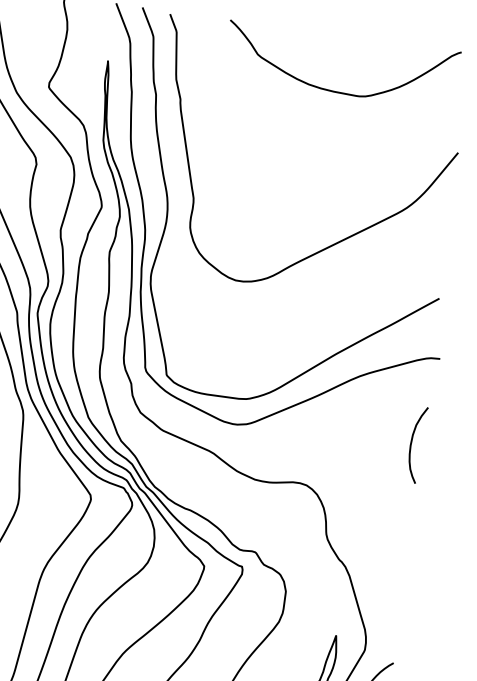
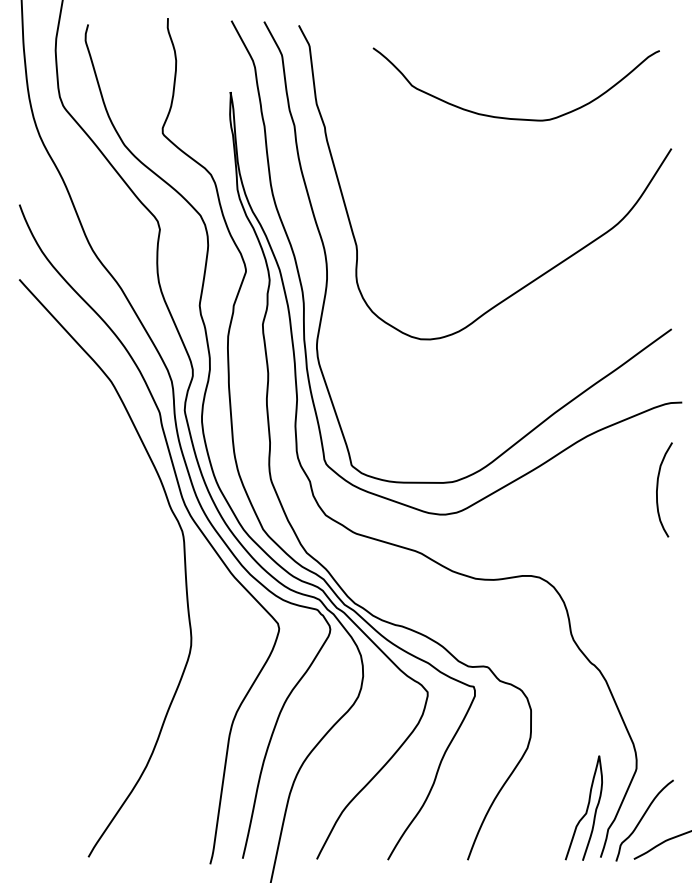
curve: (332, 90) -> (508, 117), moved
curve: (412, 442) -> (658, 487), moved

